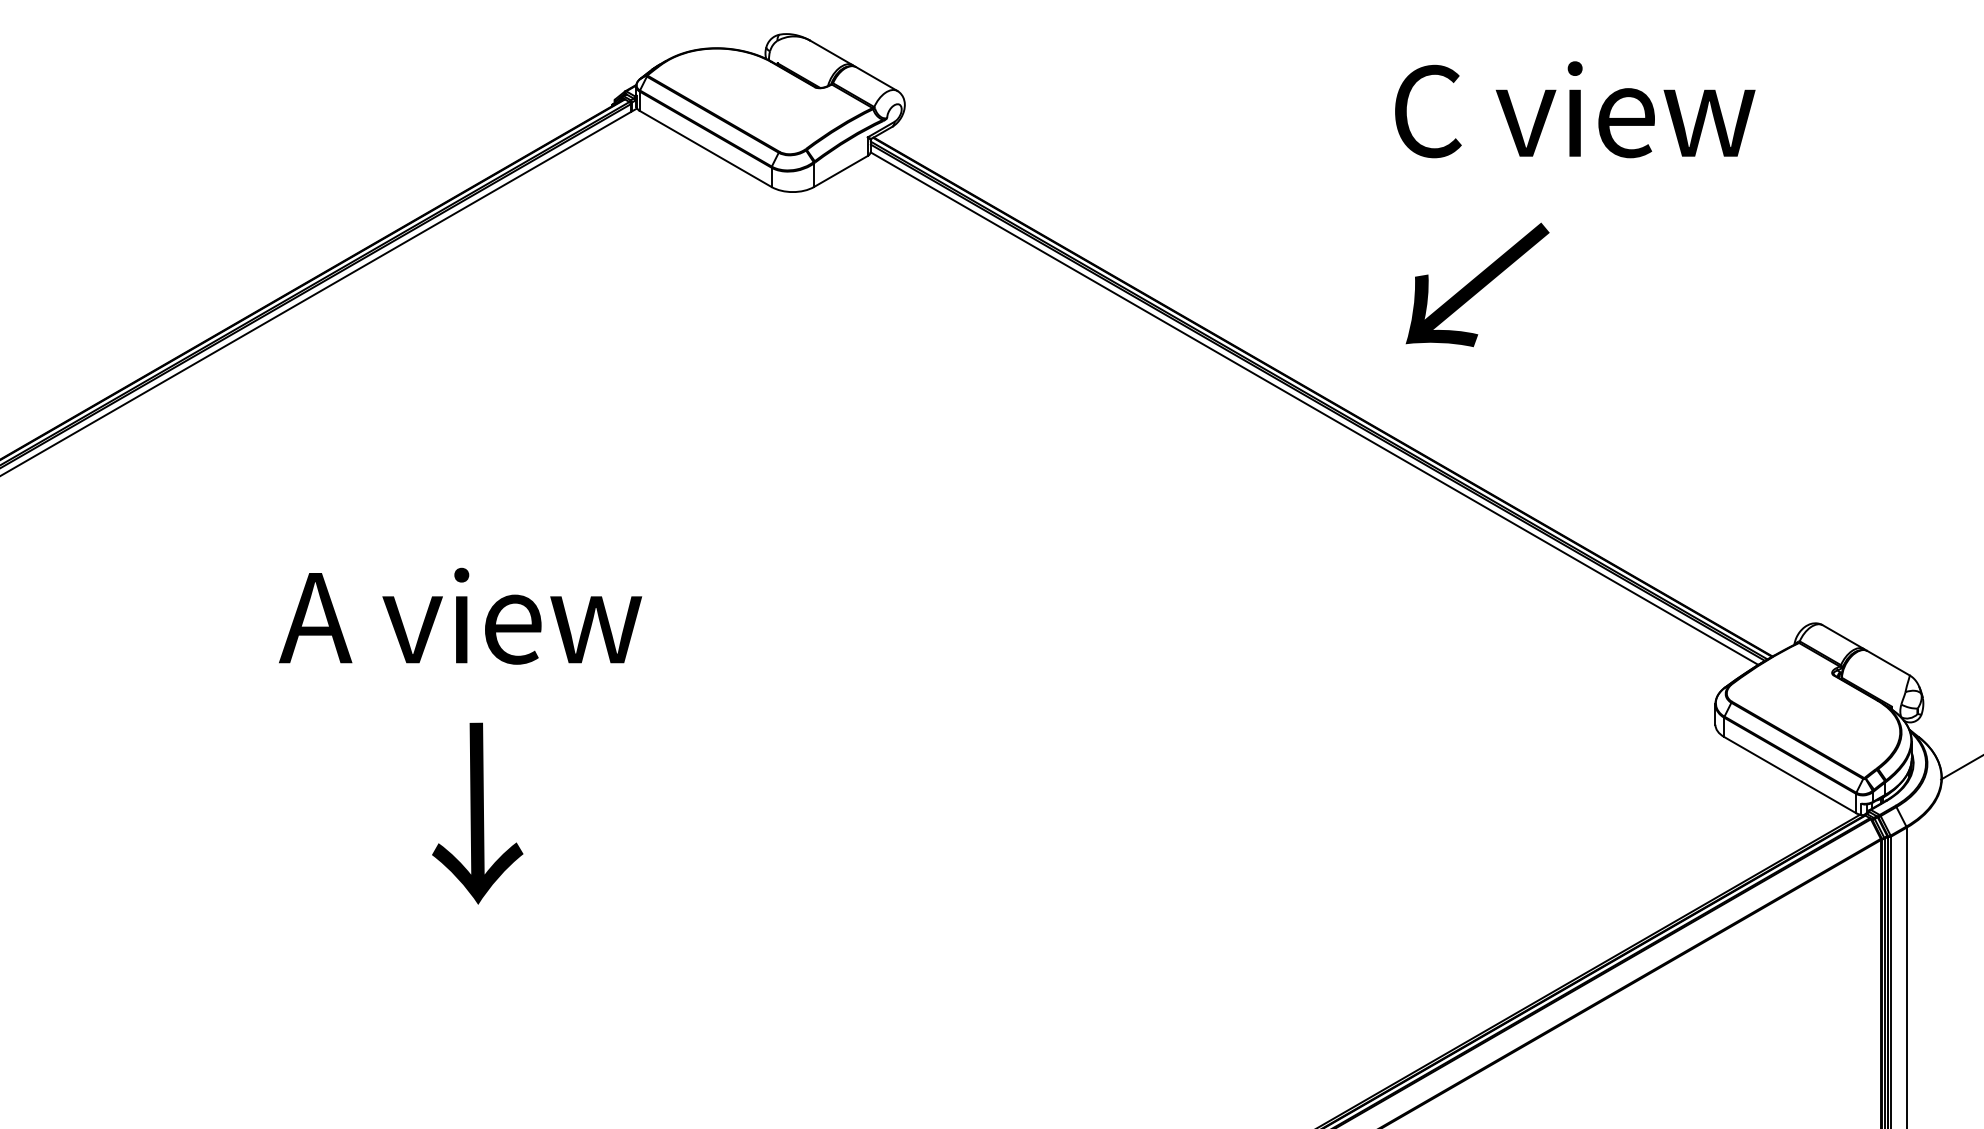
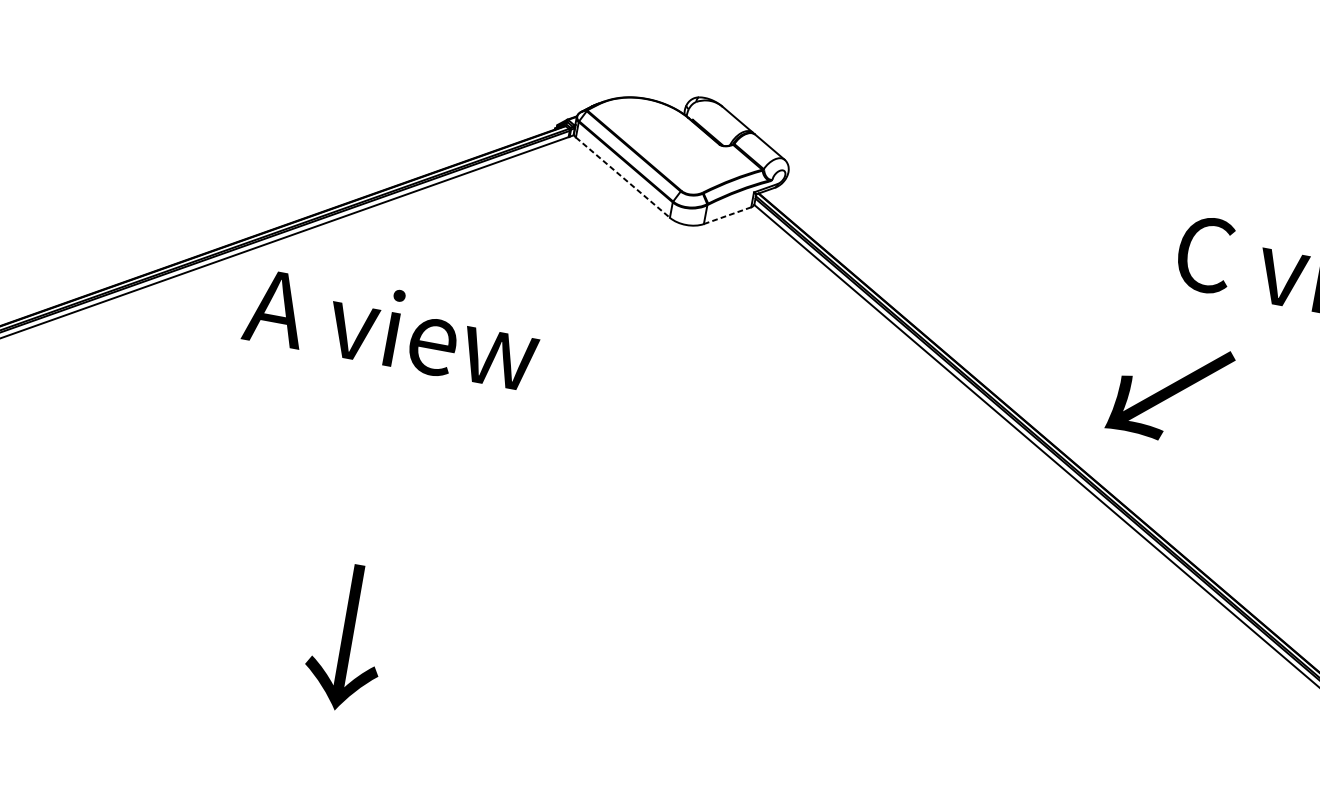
line: (706, 149) -> (623, 178), solid -> dashed
line: (840, 171) -> (727, 215), solid -> dashed
text: (1477, 284) -> (1170, 391), moved
text: (460, 615) -> (392, 327), moved
text: (477, 813) -> (347, 637), moved

